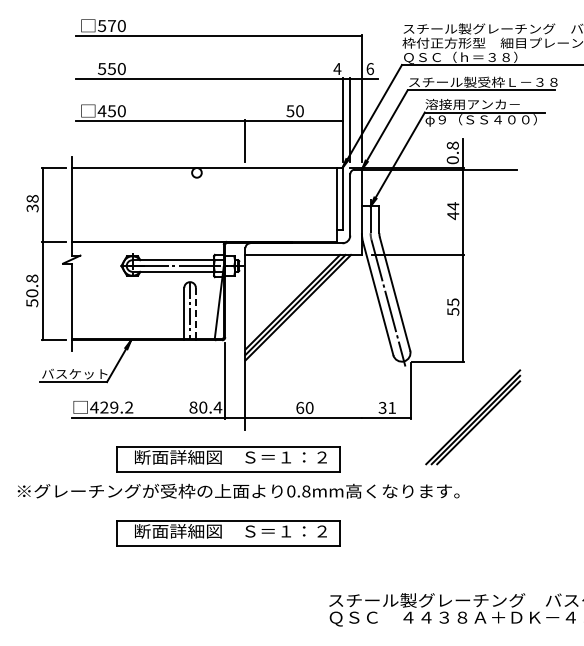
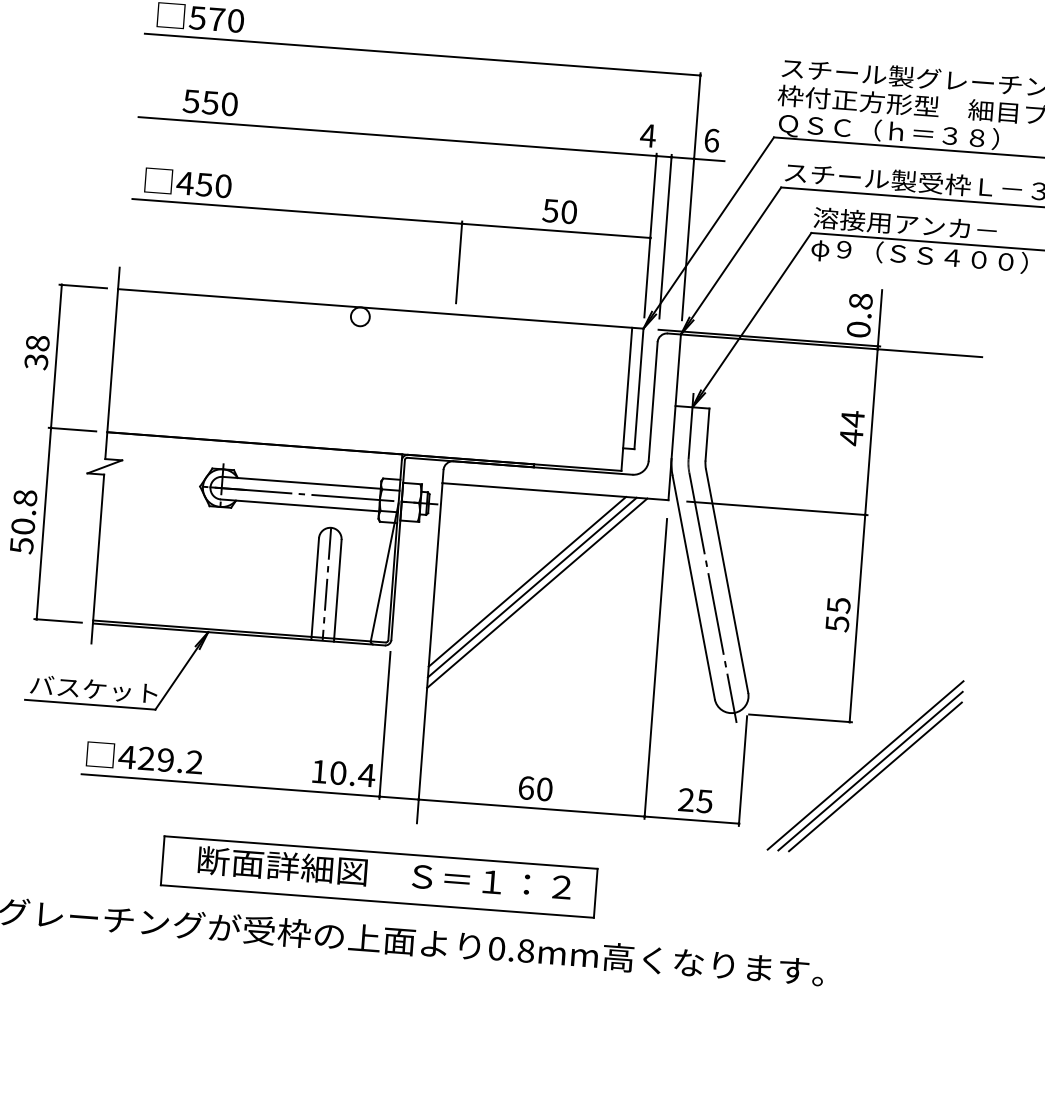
line: (195, 313) -> (337, 589), dashed -> solid
line: (361, 341) -> (655, 668), added
text: (193, 407) -> (319, 771), 80.4 -> 10.4
text: (386, 407) -> (693, 799), 31 -> 25
part: (473, 417) -> (866, 765), moved
part: (228, 533) -> (368, 1021), removed

